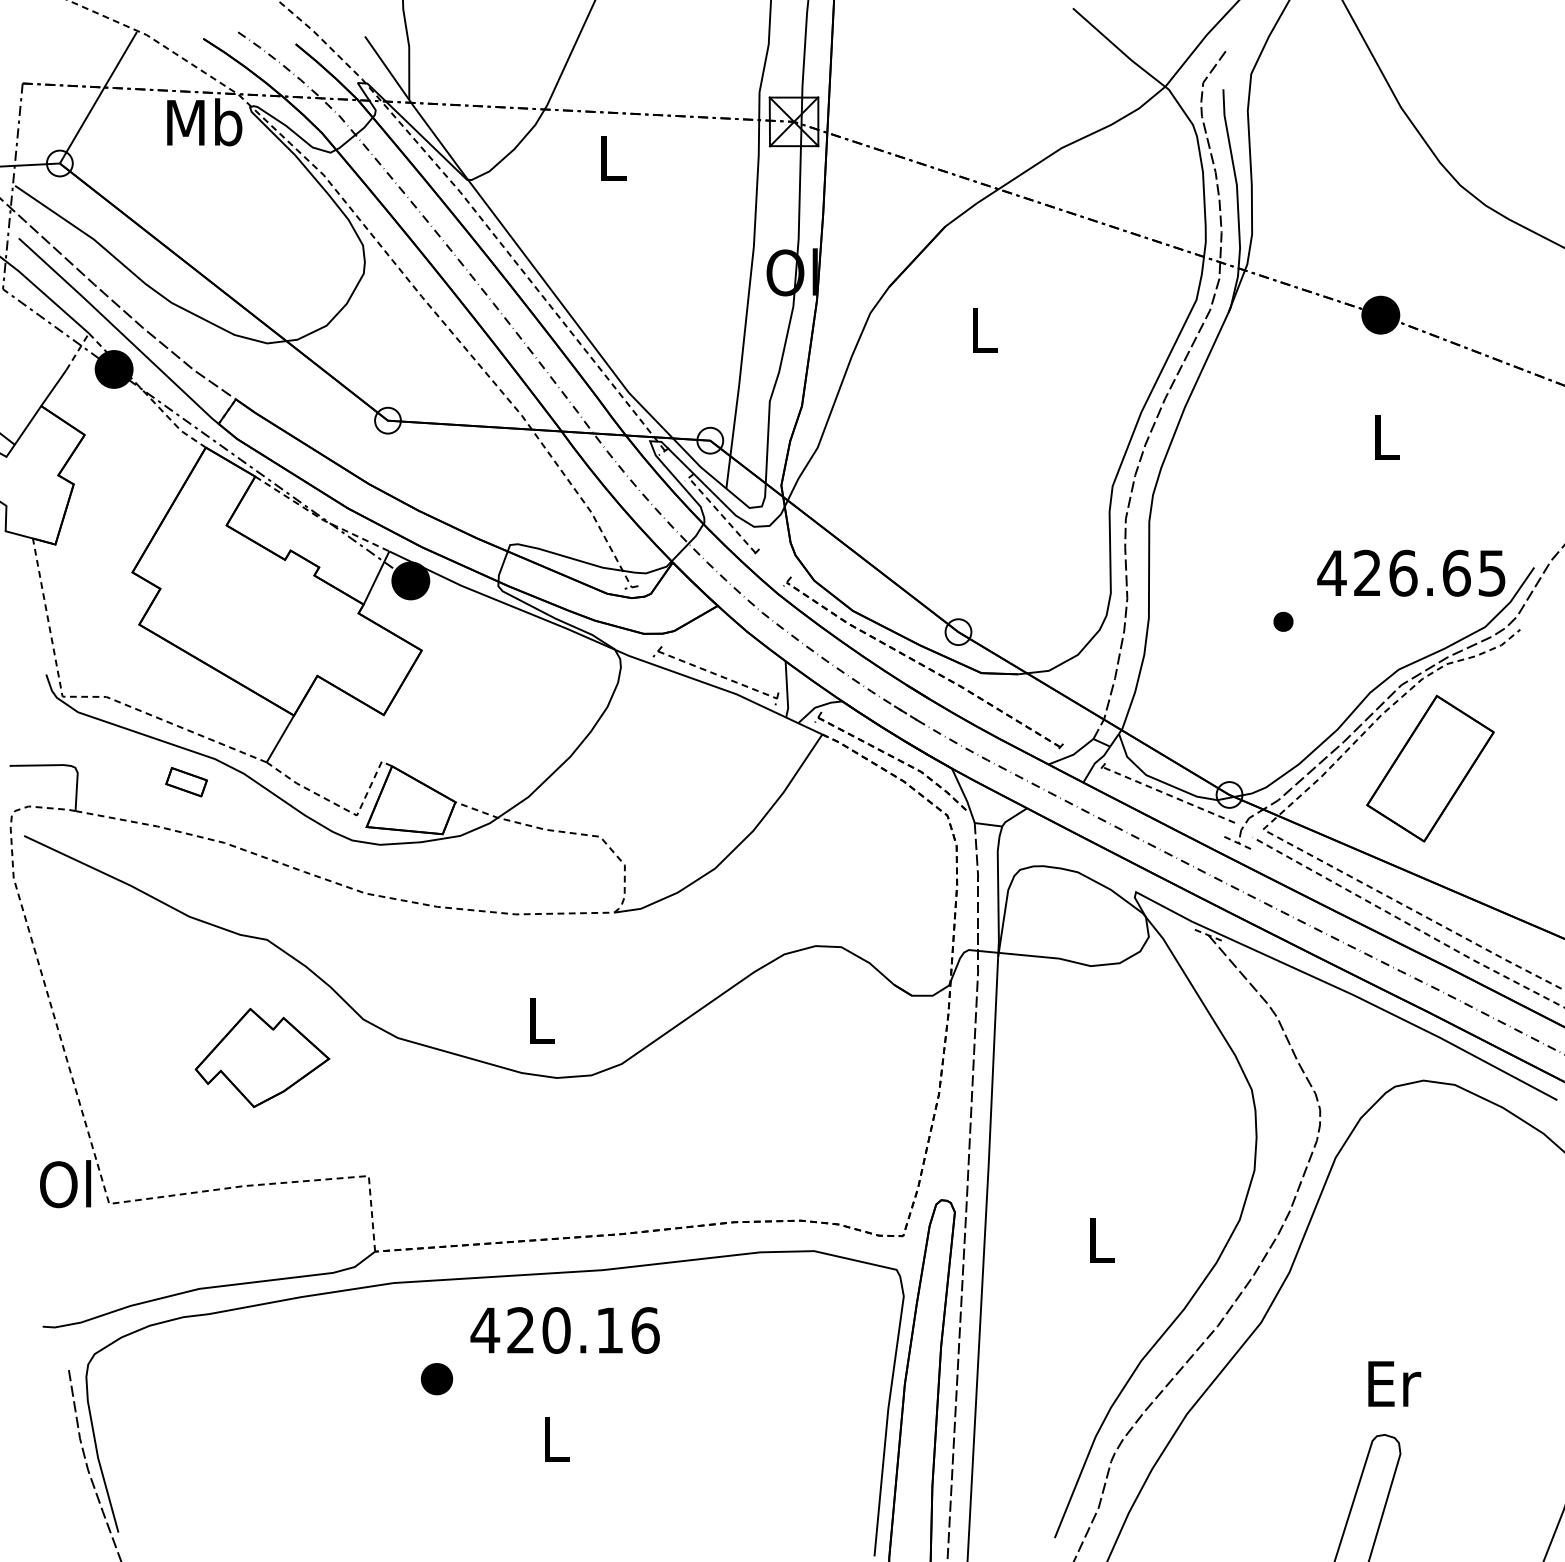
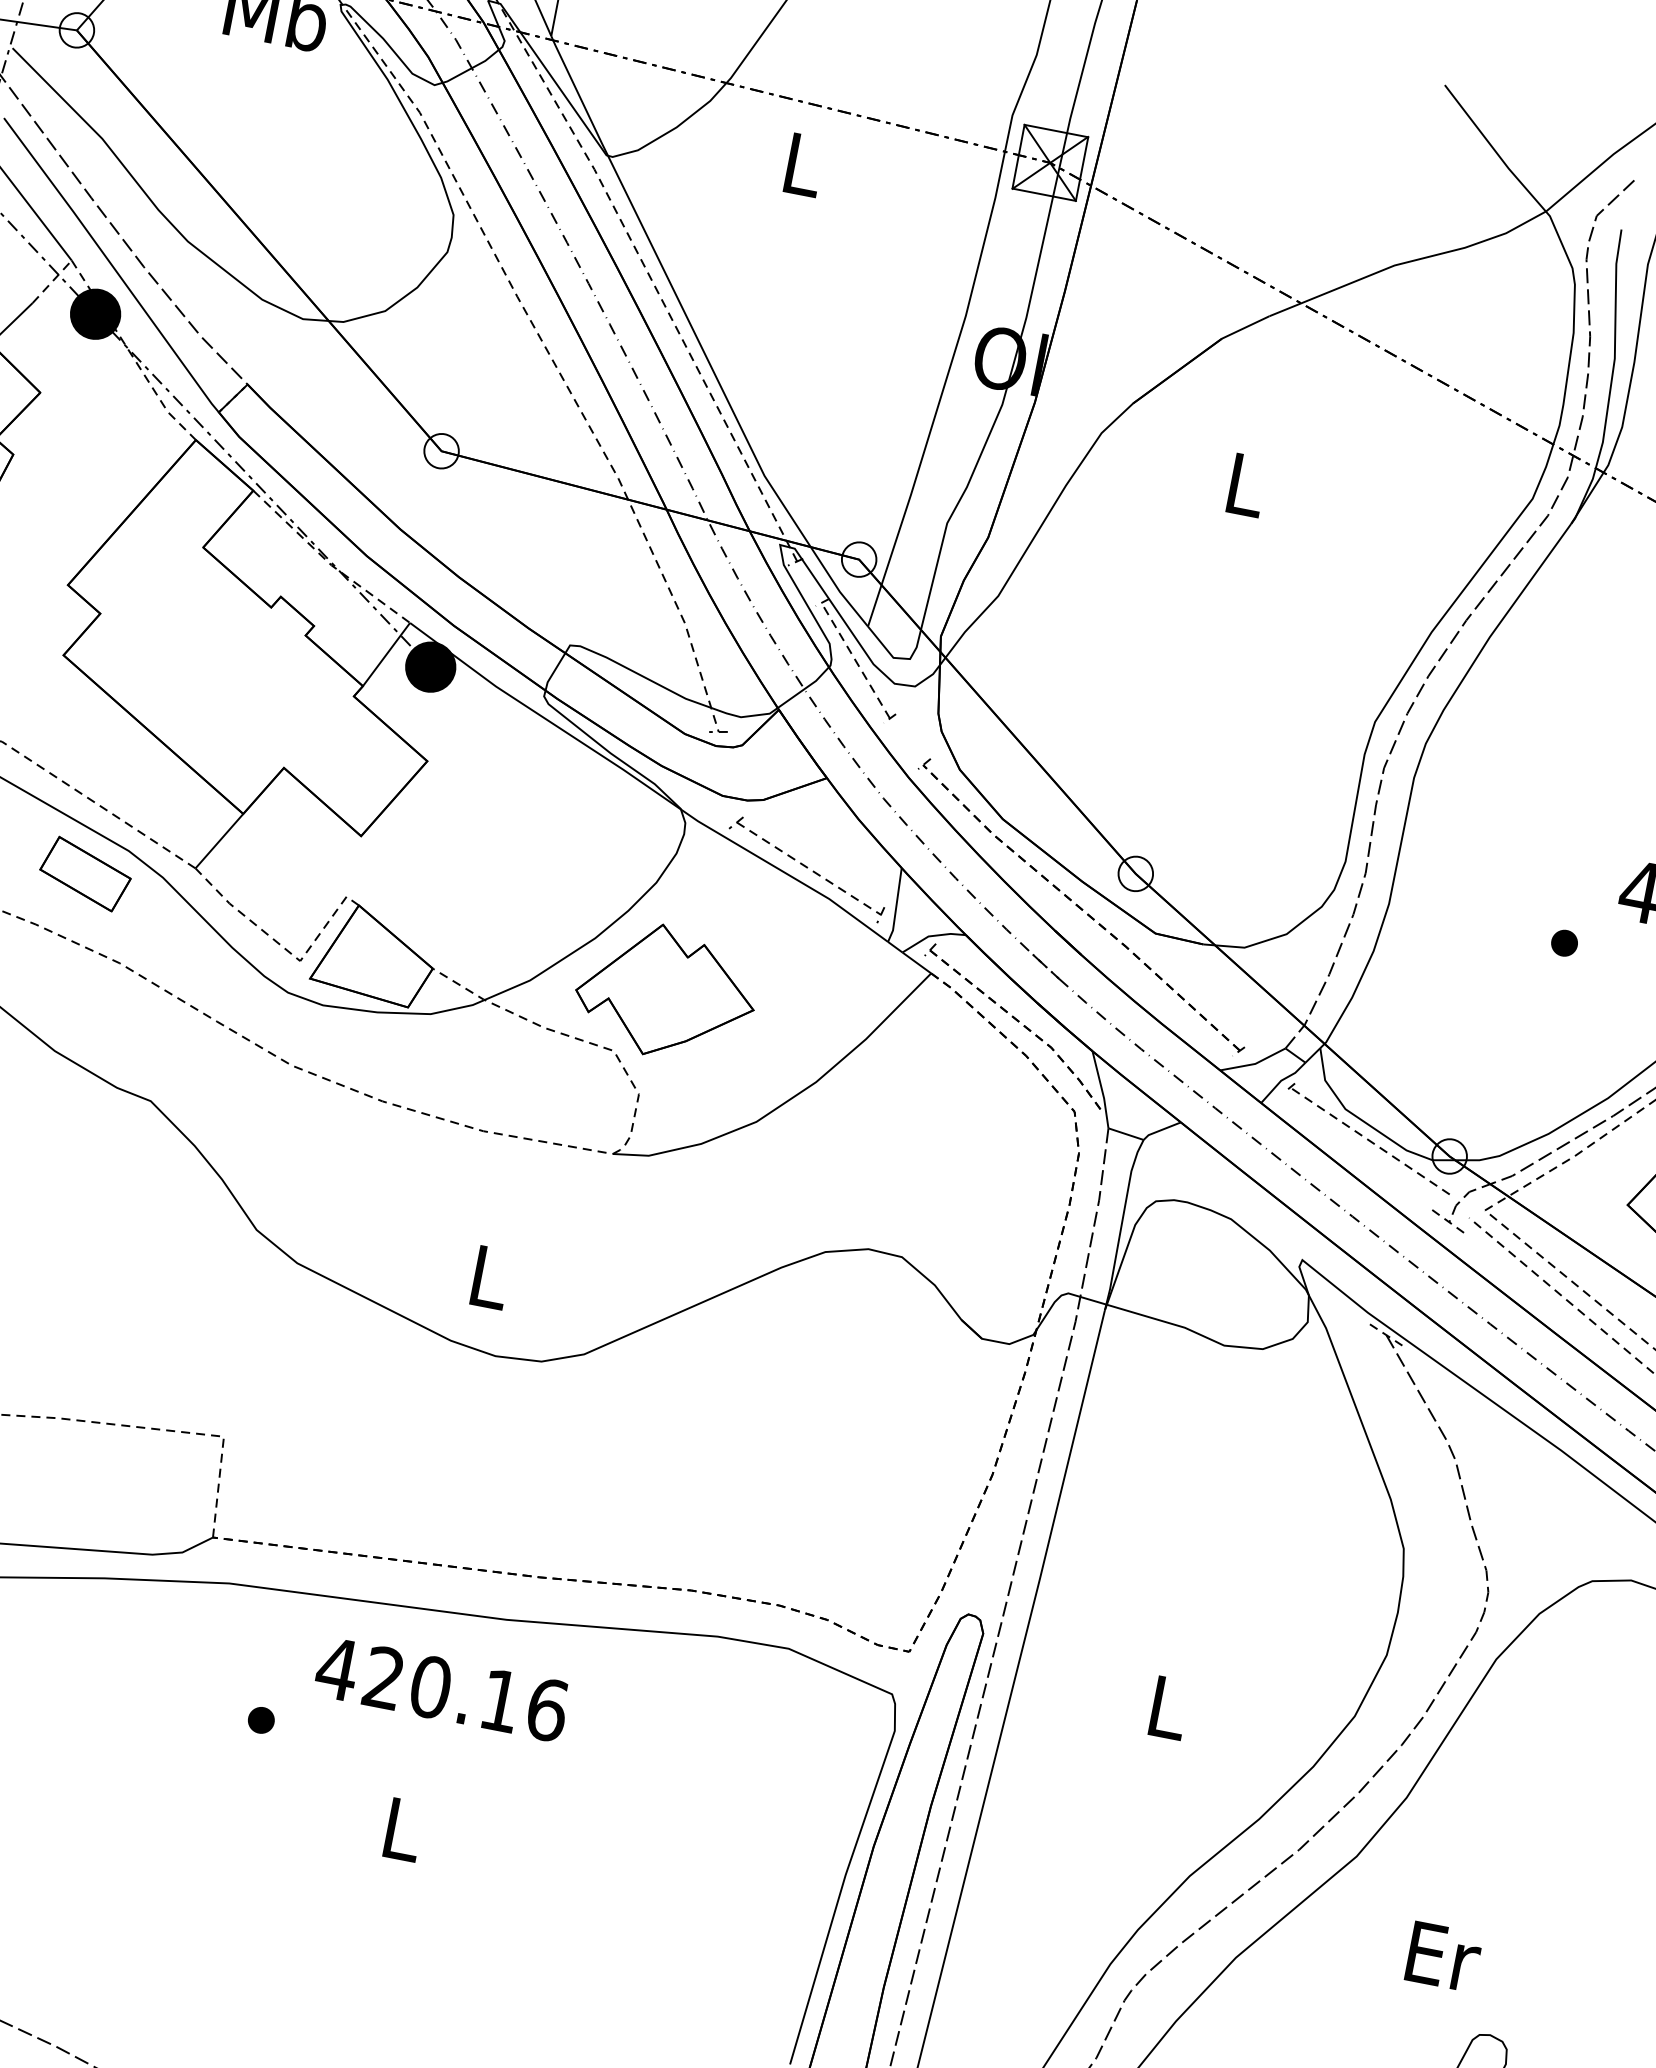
part: (186, 781) -> (85, 872), size x1.67
part: (262, 1057) -> (666, 991), moved
part: (436, 1378) -> (261, 1719), size x0.62
text: (1394, 1383) -> (1443, 1956), moved

